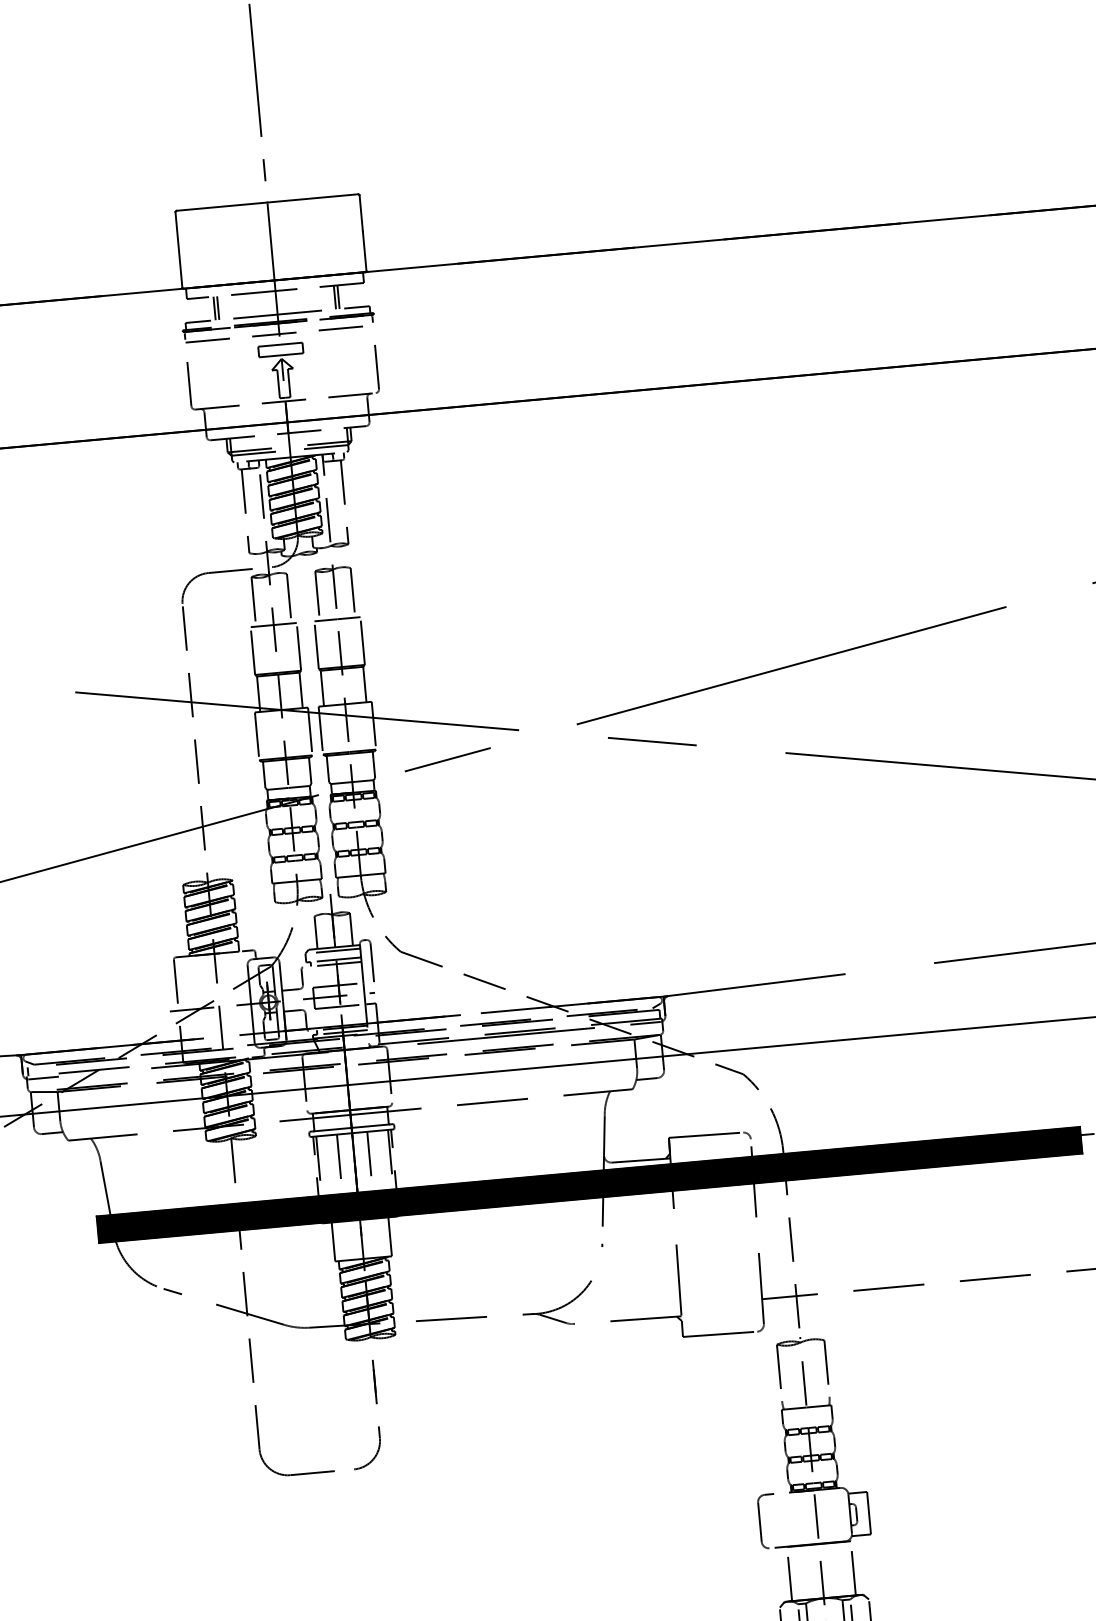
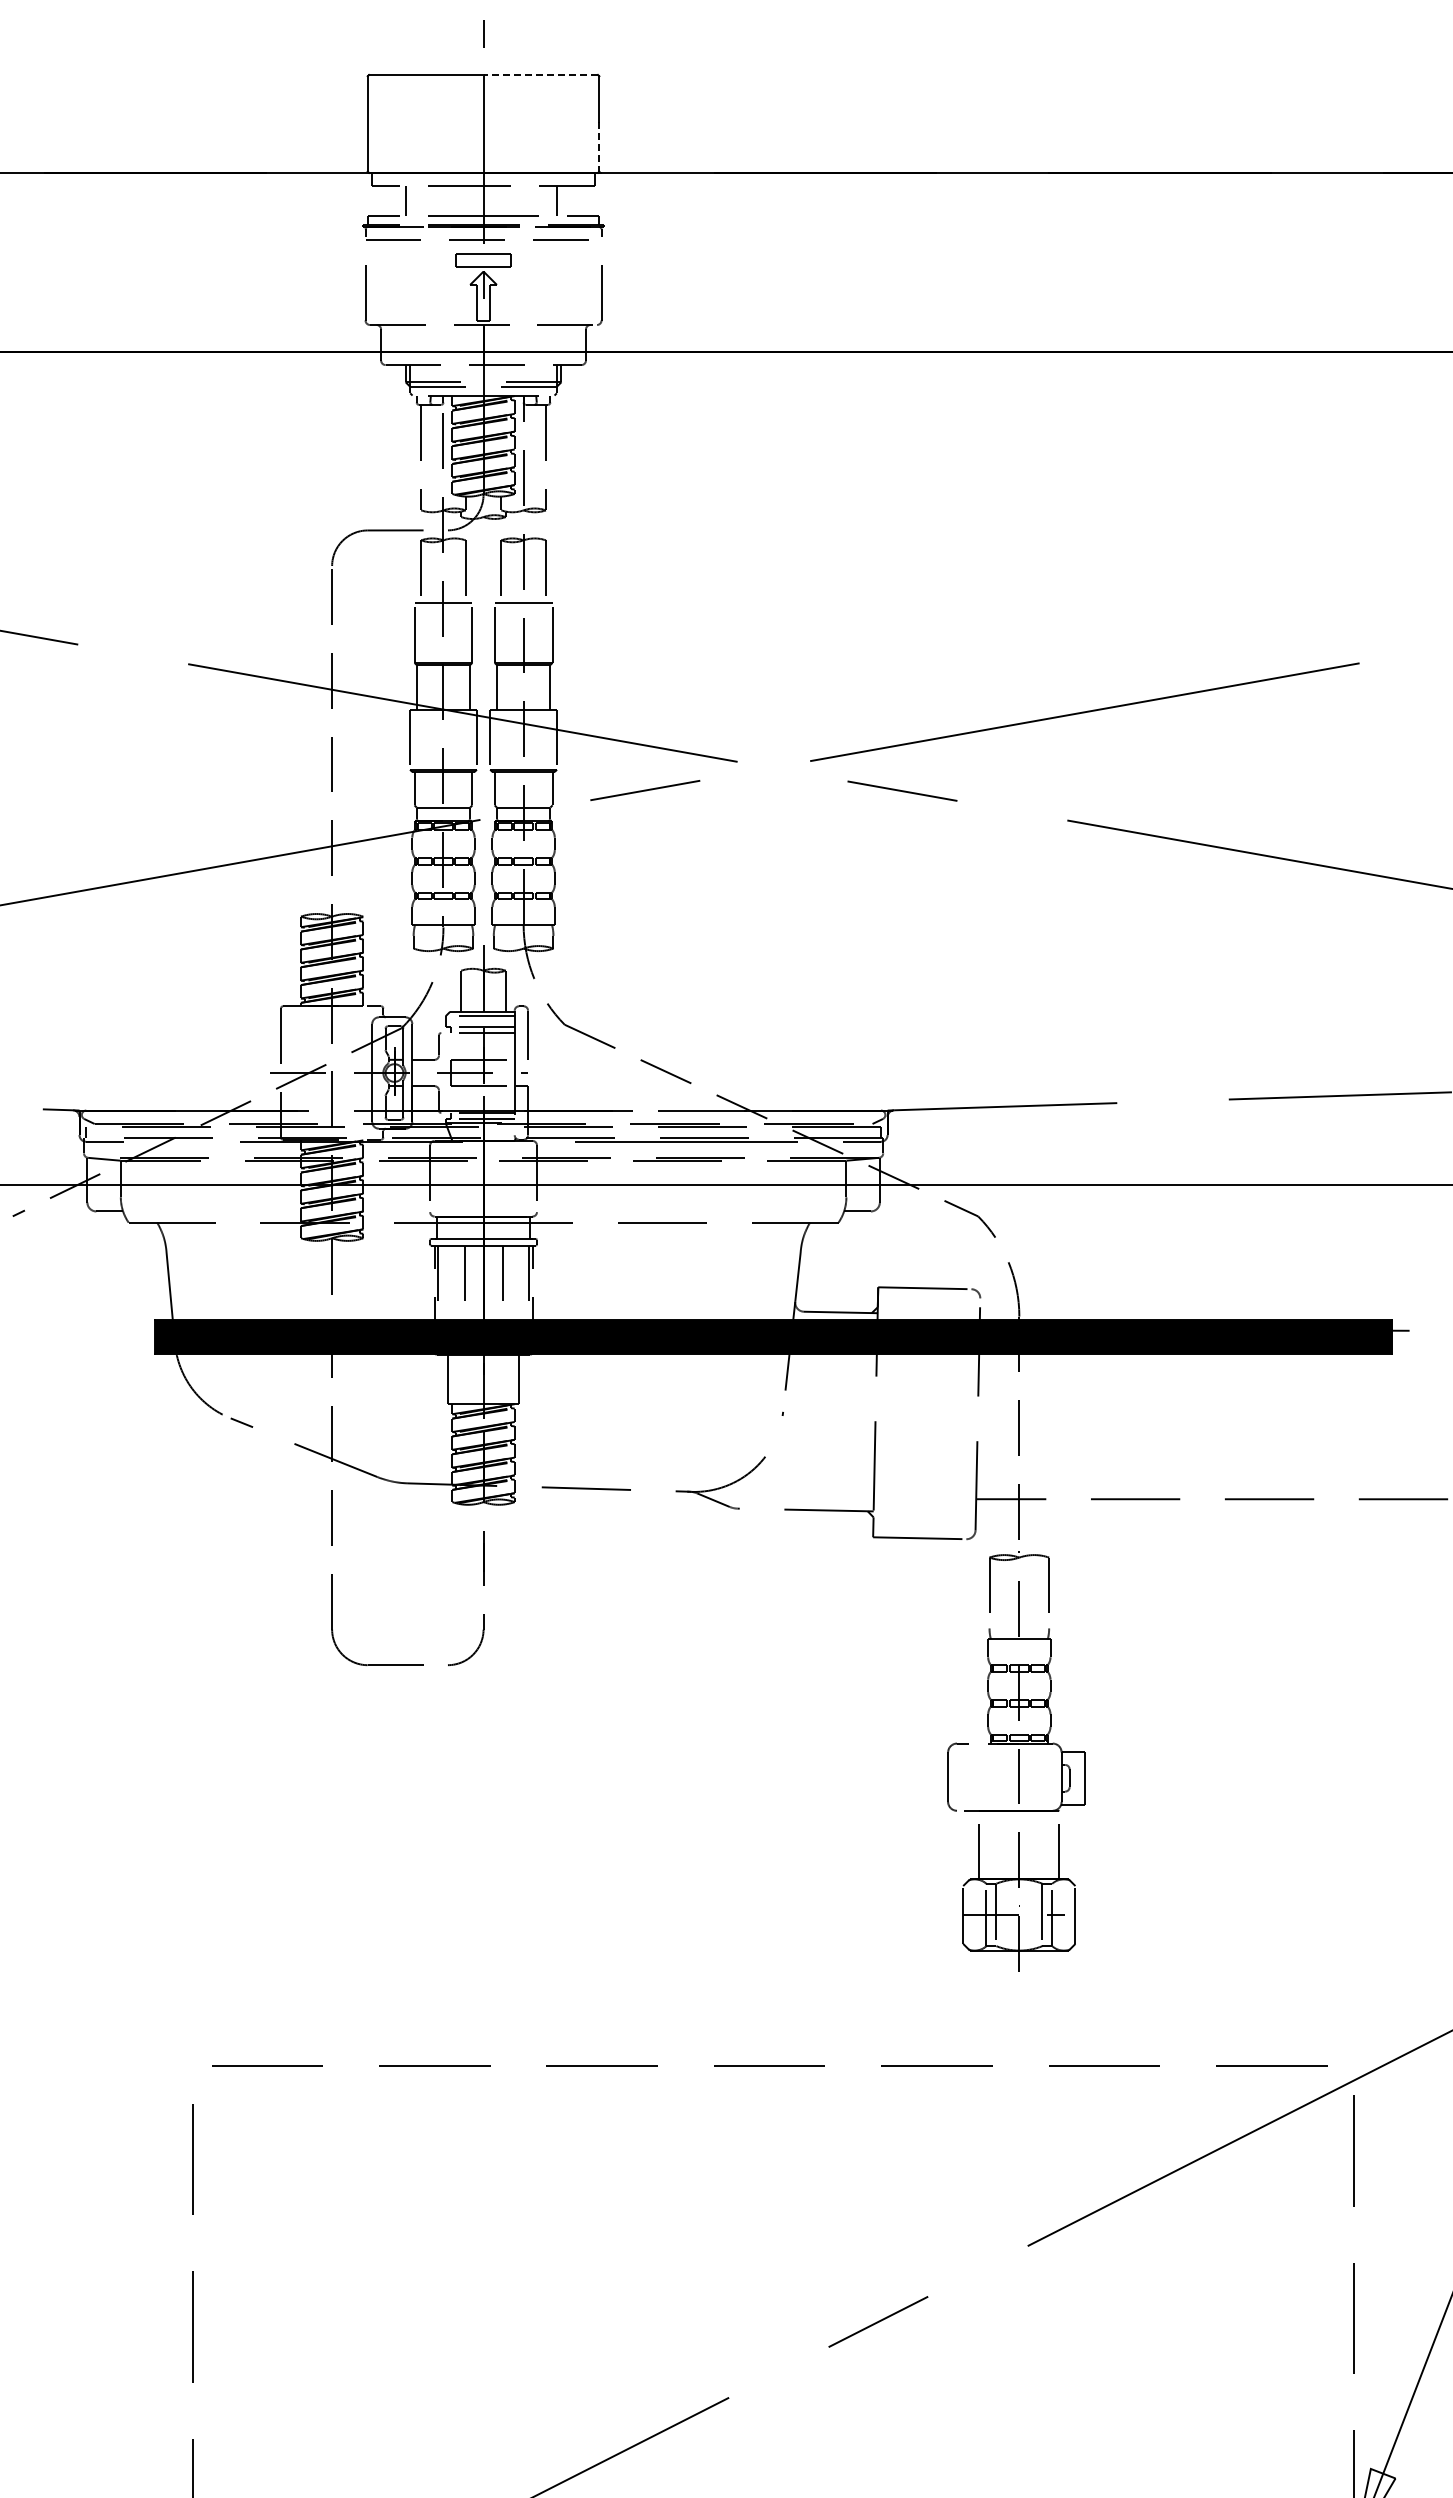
line: (312, 198) -> (540, 74), solid -> dashed
line: (364, 251) -> (599, 146), solid -> dashed
line: (338, 296) -> (561, 200), removed
line: (218, 307) -> (410, 200), removed

